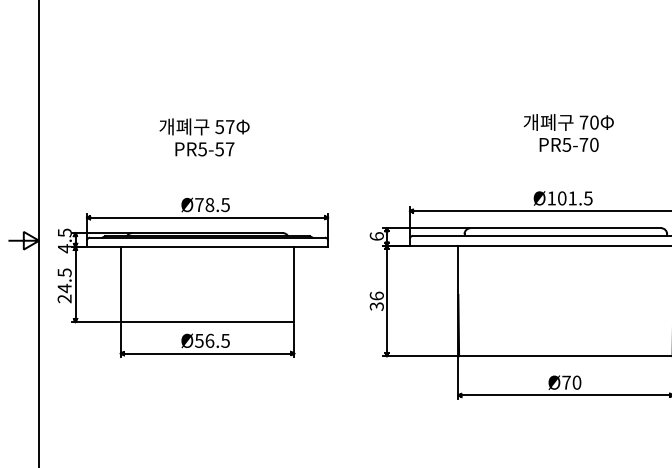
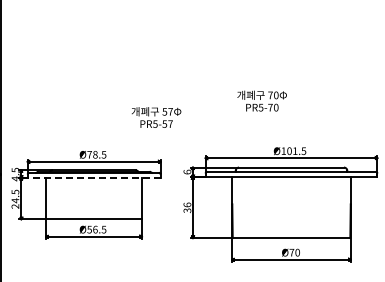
text: (567, 131) -> (261, 100), moved
text: (204, 137) -> (156, 117), moved
line: (206, 246) -> (93, 177), solid -> dashed

